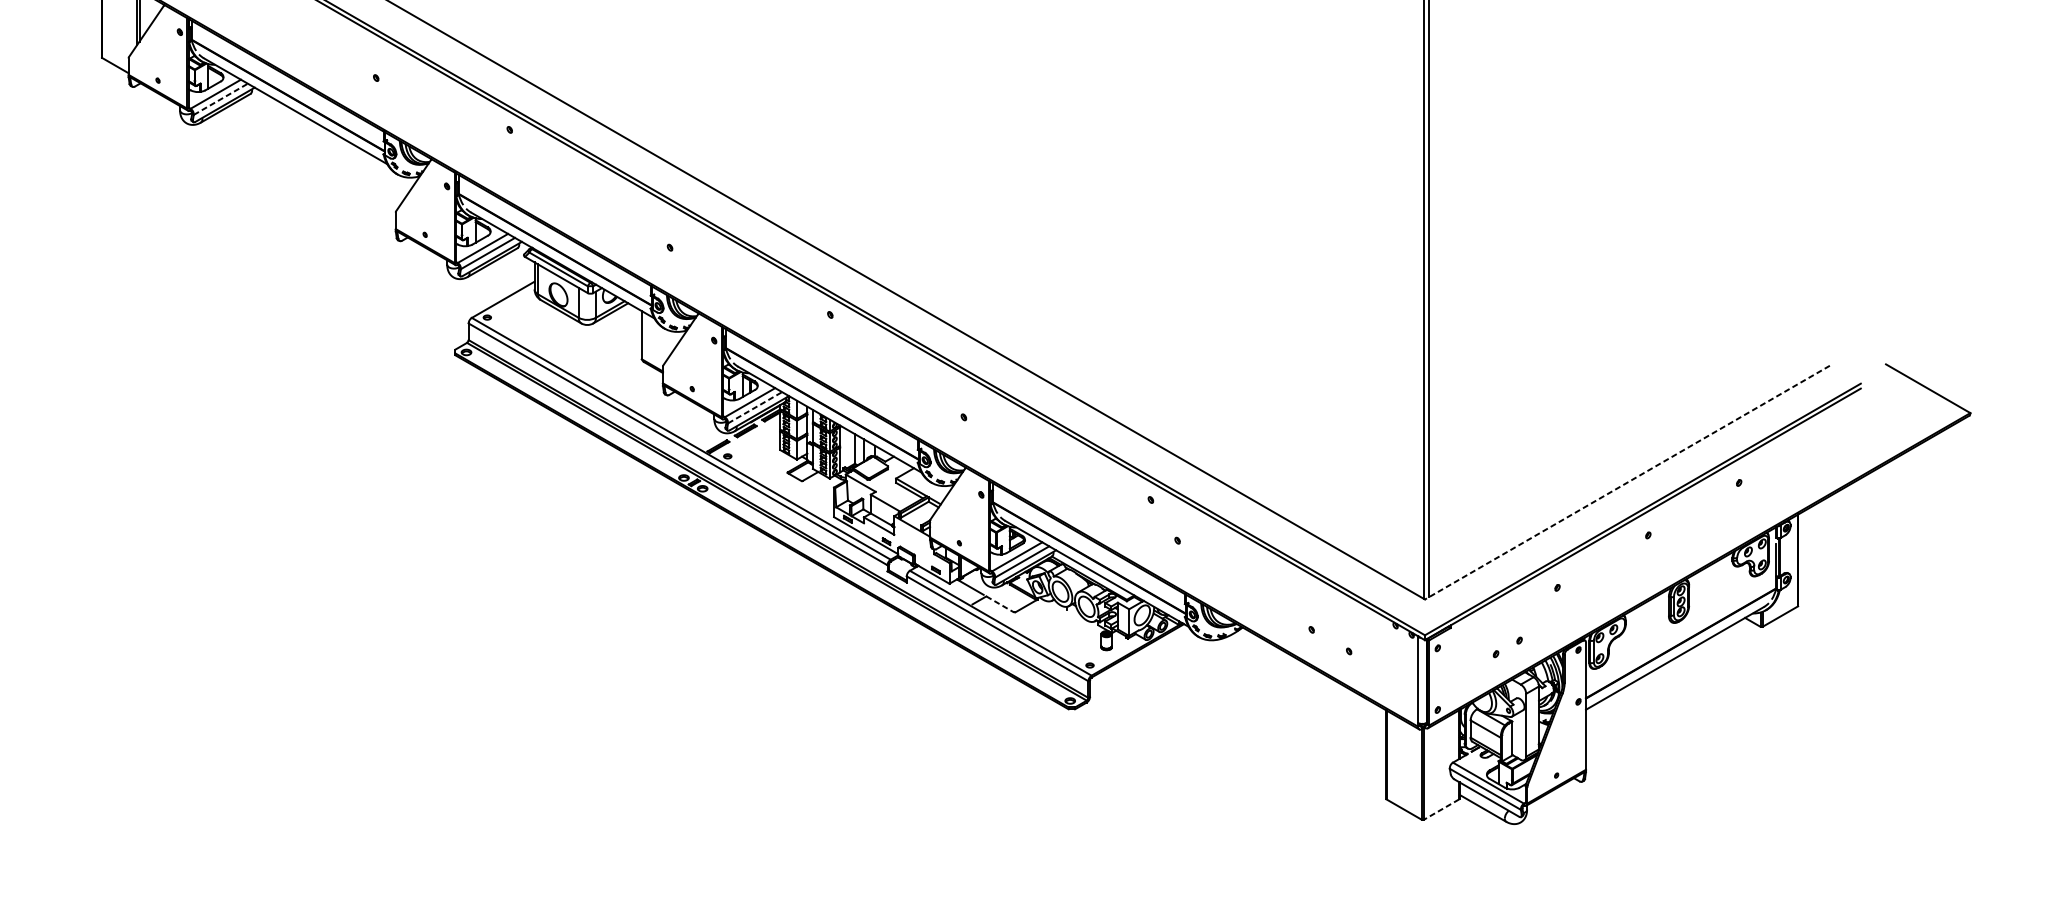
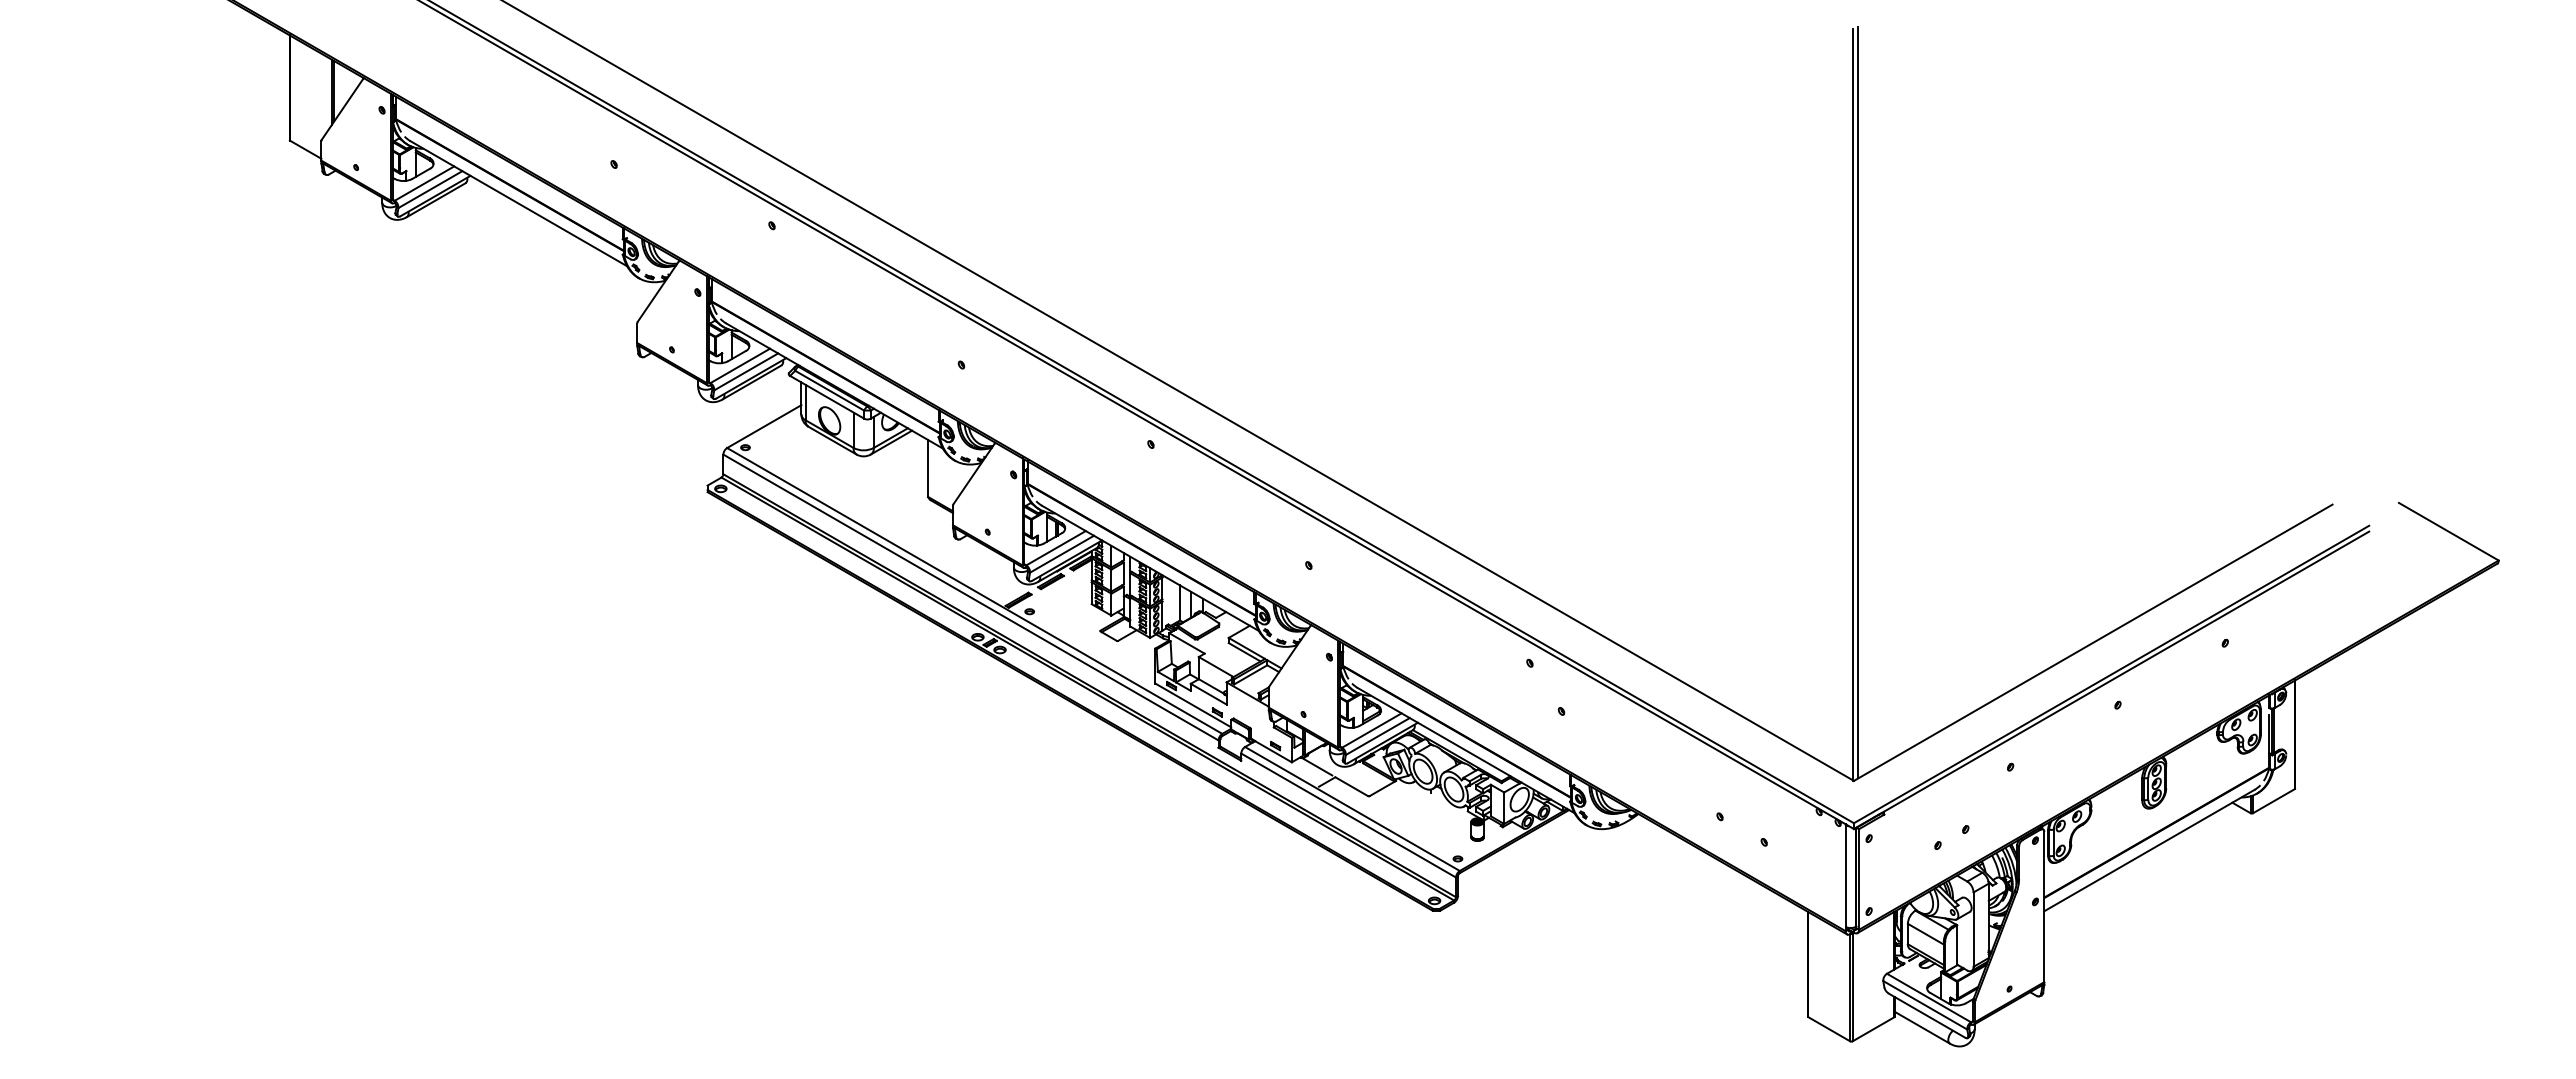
line: (220, 99) -> (430, 189), dashed -> solid
line: (755, 407) -> (1062, 554), dashed -> solid
line: (1626, 483) -> (2092, 643), dashed -> solid
line: (999, 604) -> (1351, 786), dashed -> solid
line: (1441, 809) -> (1873, 1029), dashed -> solid

